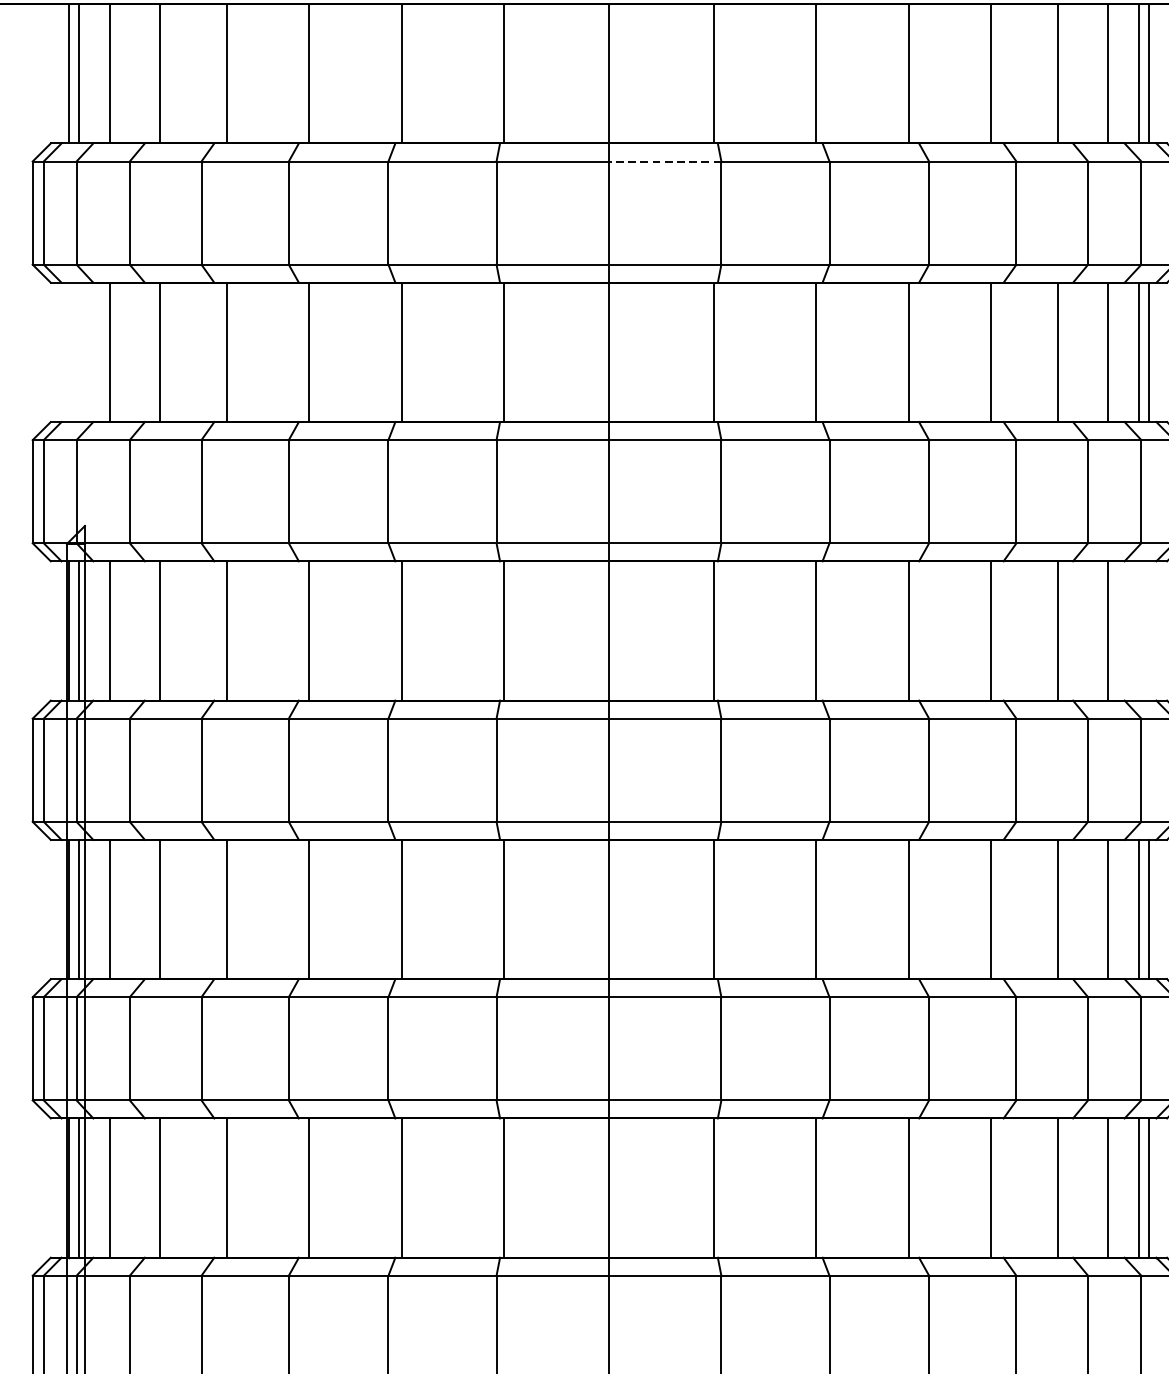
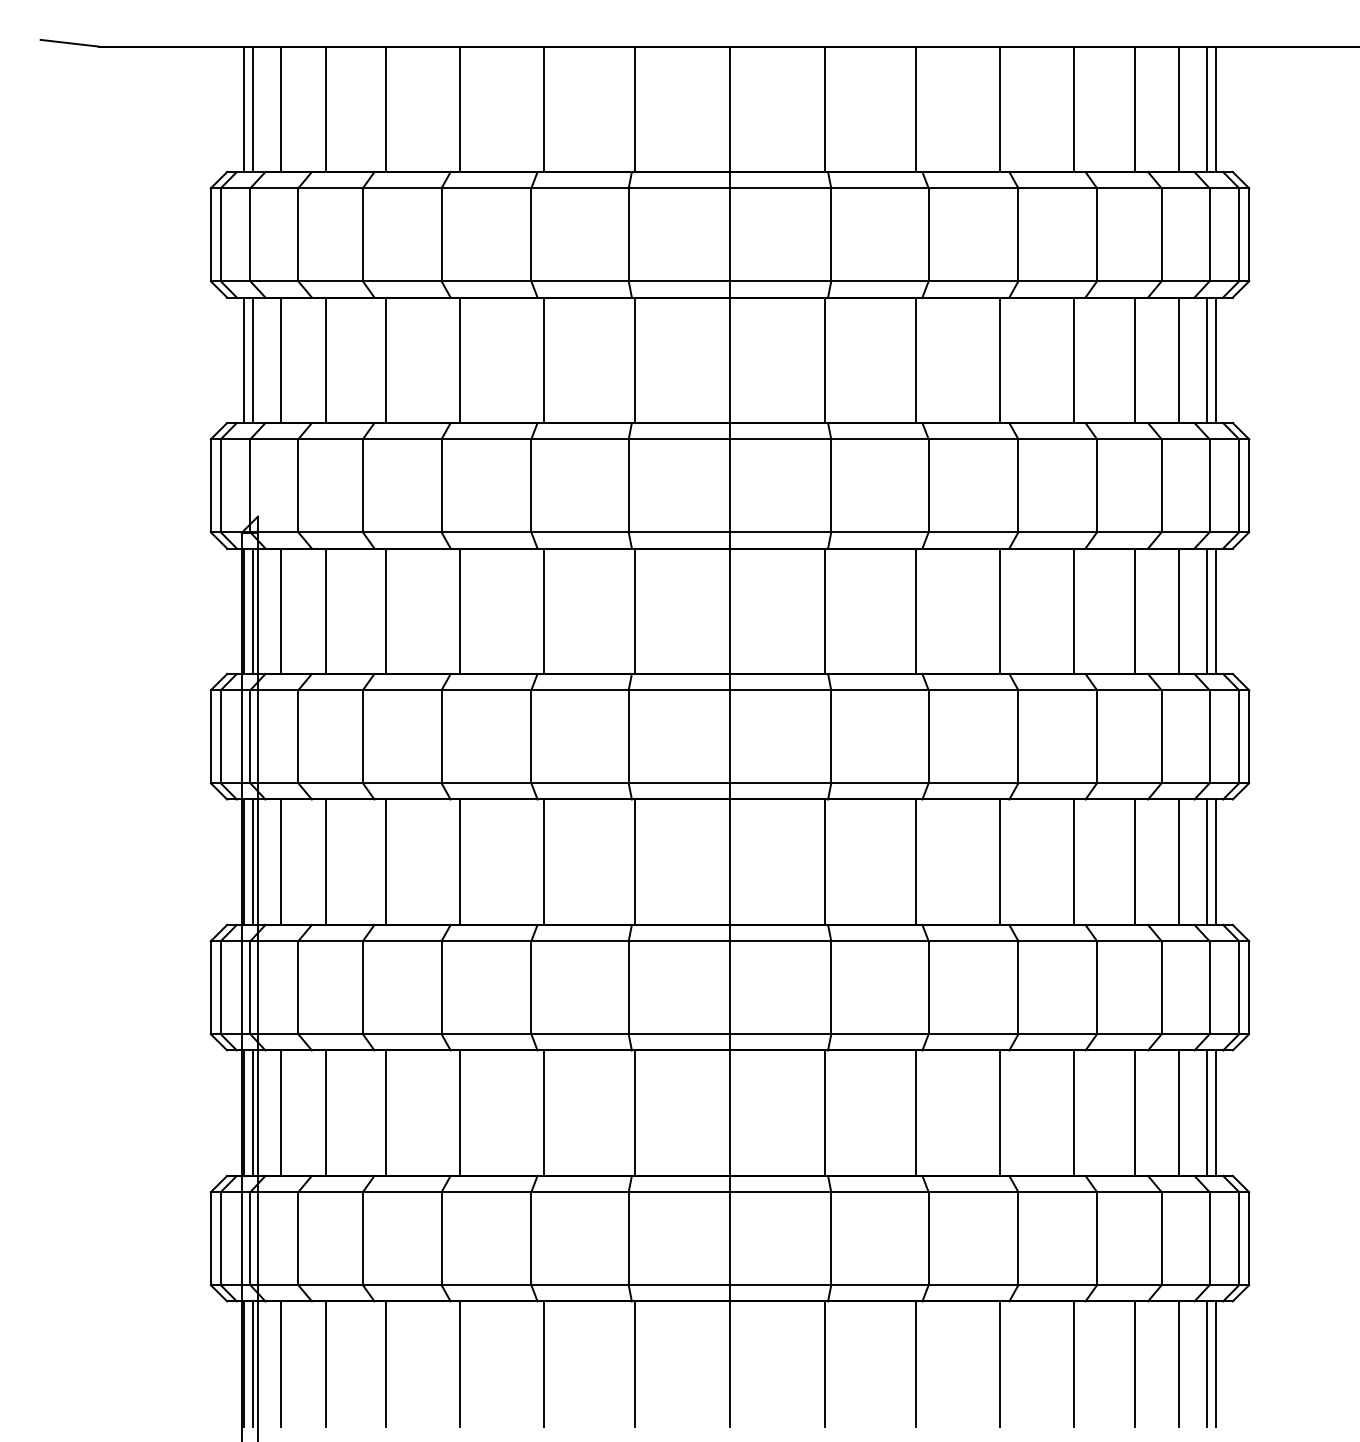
line: (665, 161) -> (780, 188), dashed -> solid
line: (68, 352) -> (243, 360), added
line: (78, 352) -> (252, 360), added
line: (1139, 631) -> (1207, 611), added
line: (1148, 631) -> (1216, 611), added

